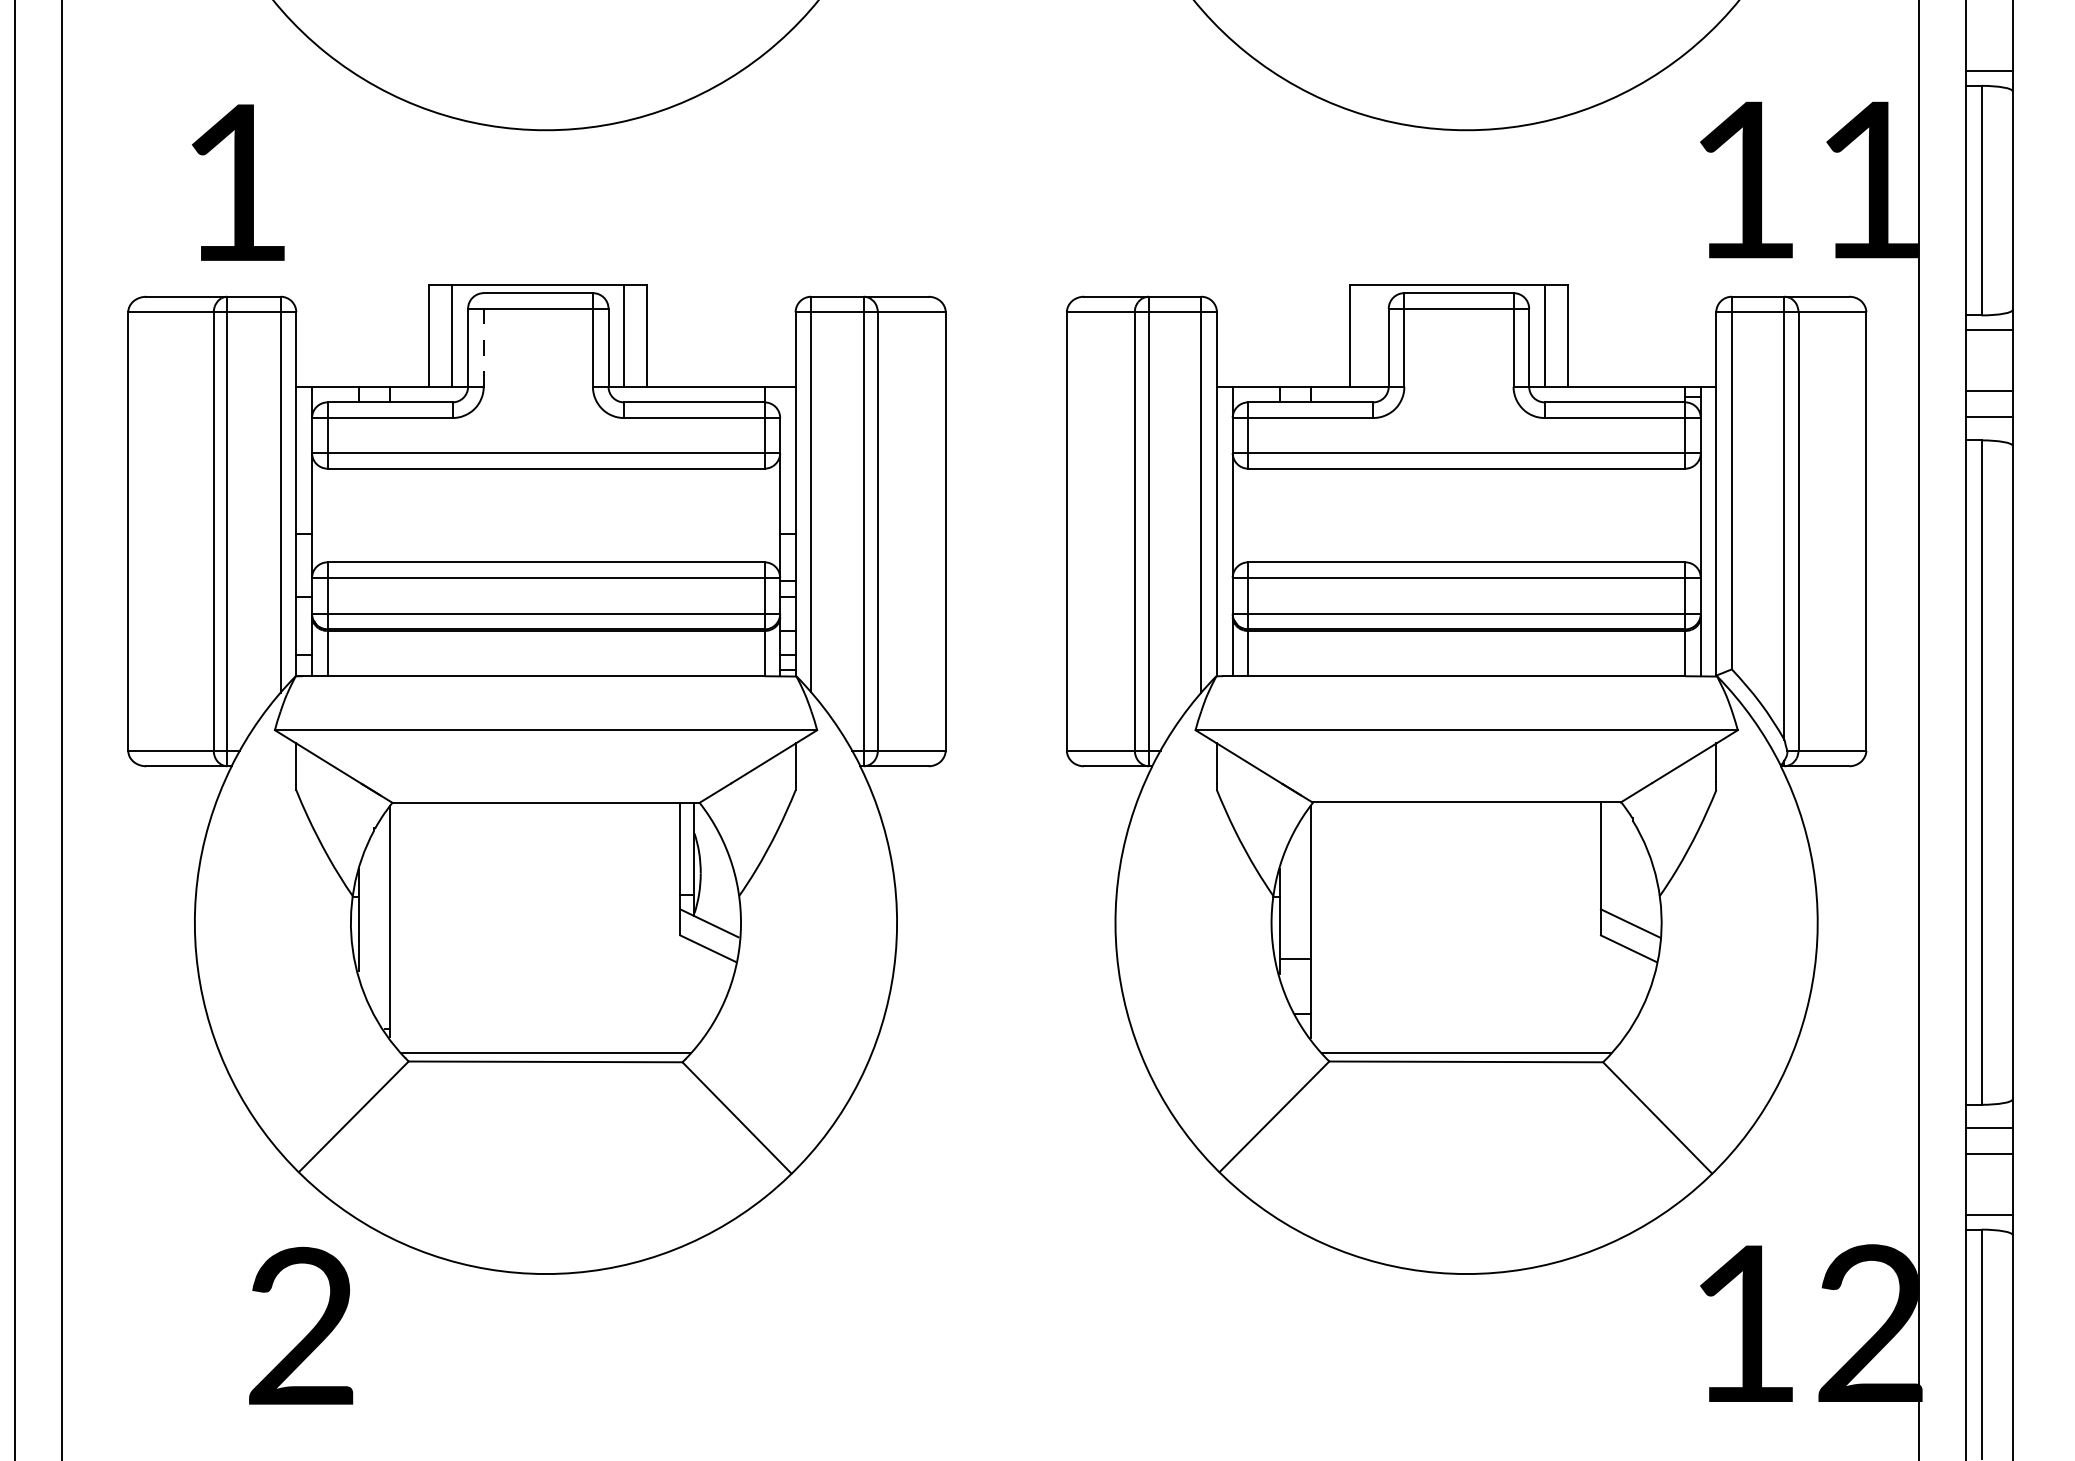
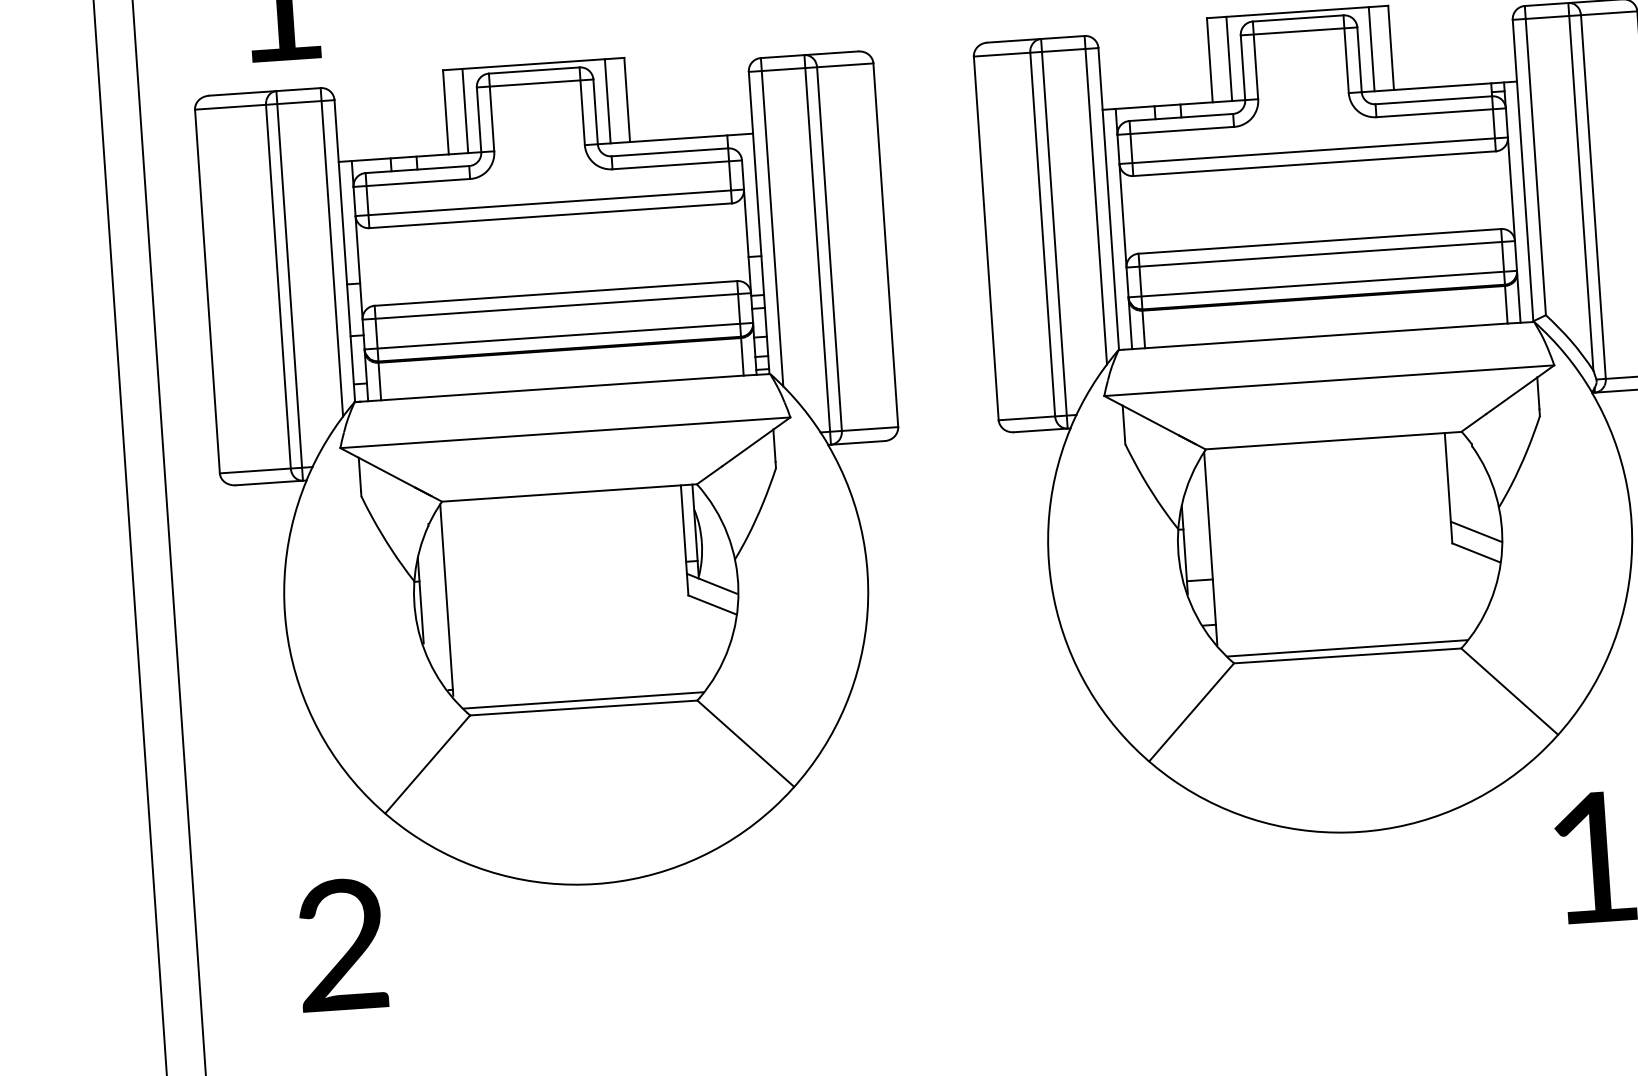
line: (1372, 335) -> (1228, 58), added
line: (483, 339) -> (491, 112), dashed -> solid
text: (301, 1325) -> (342, 944), moved

